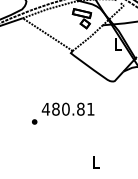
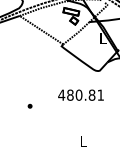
text: (67, 108) -> (80, 94), moved

